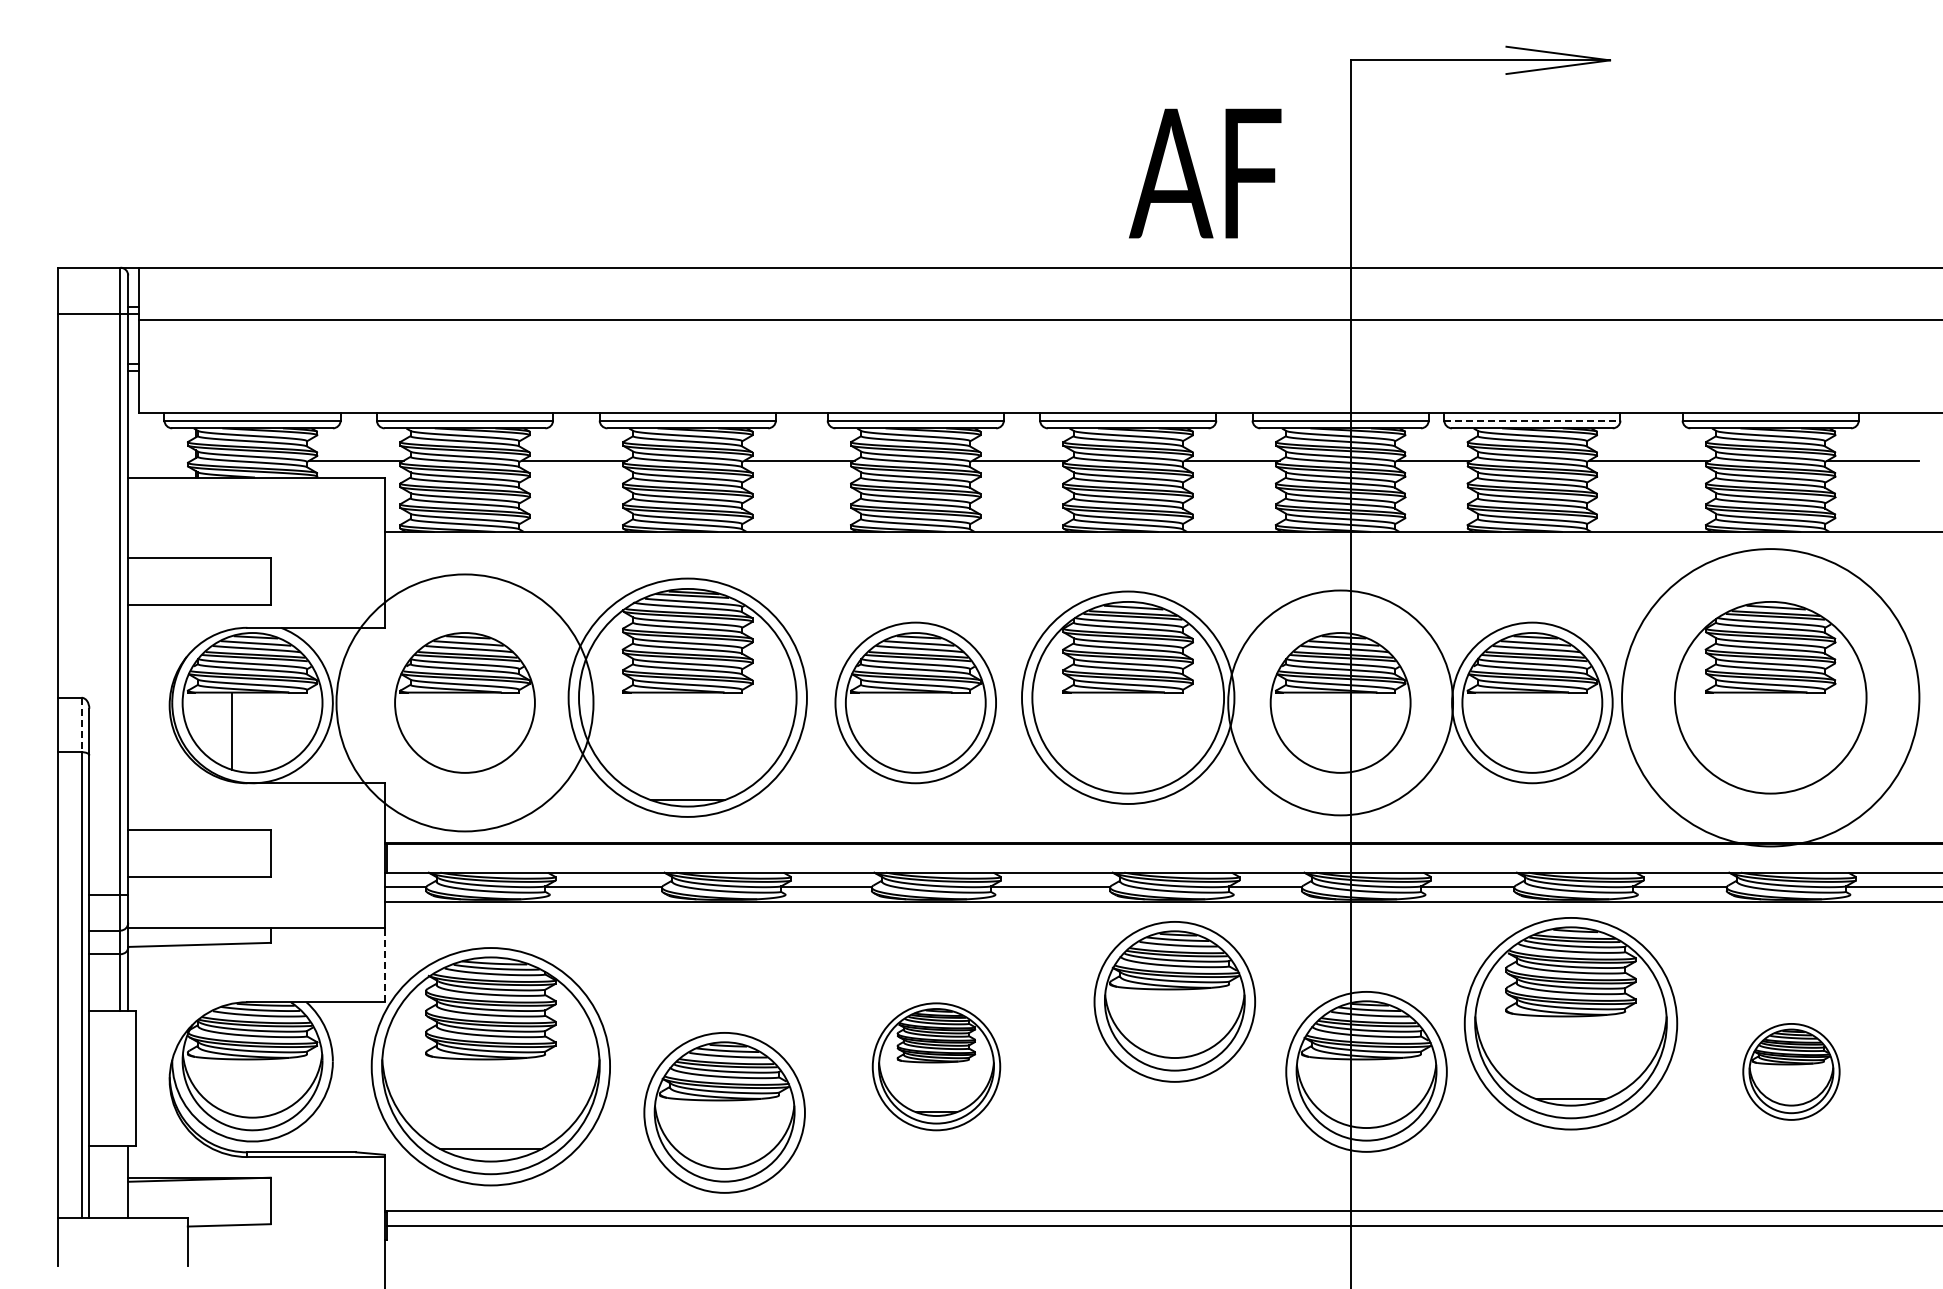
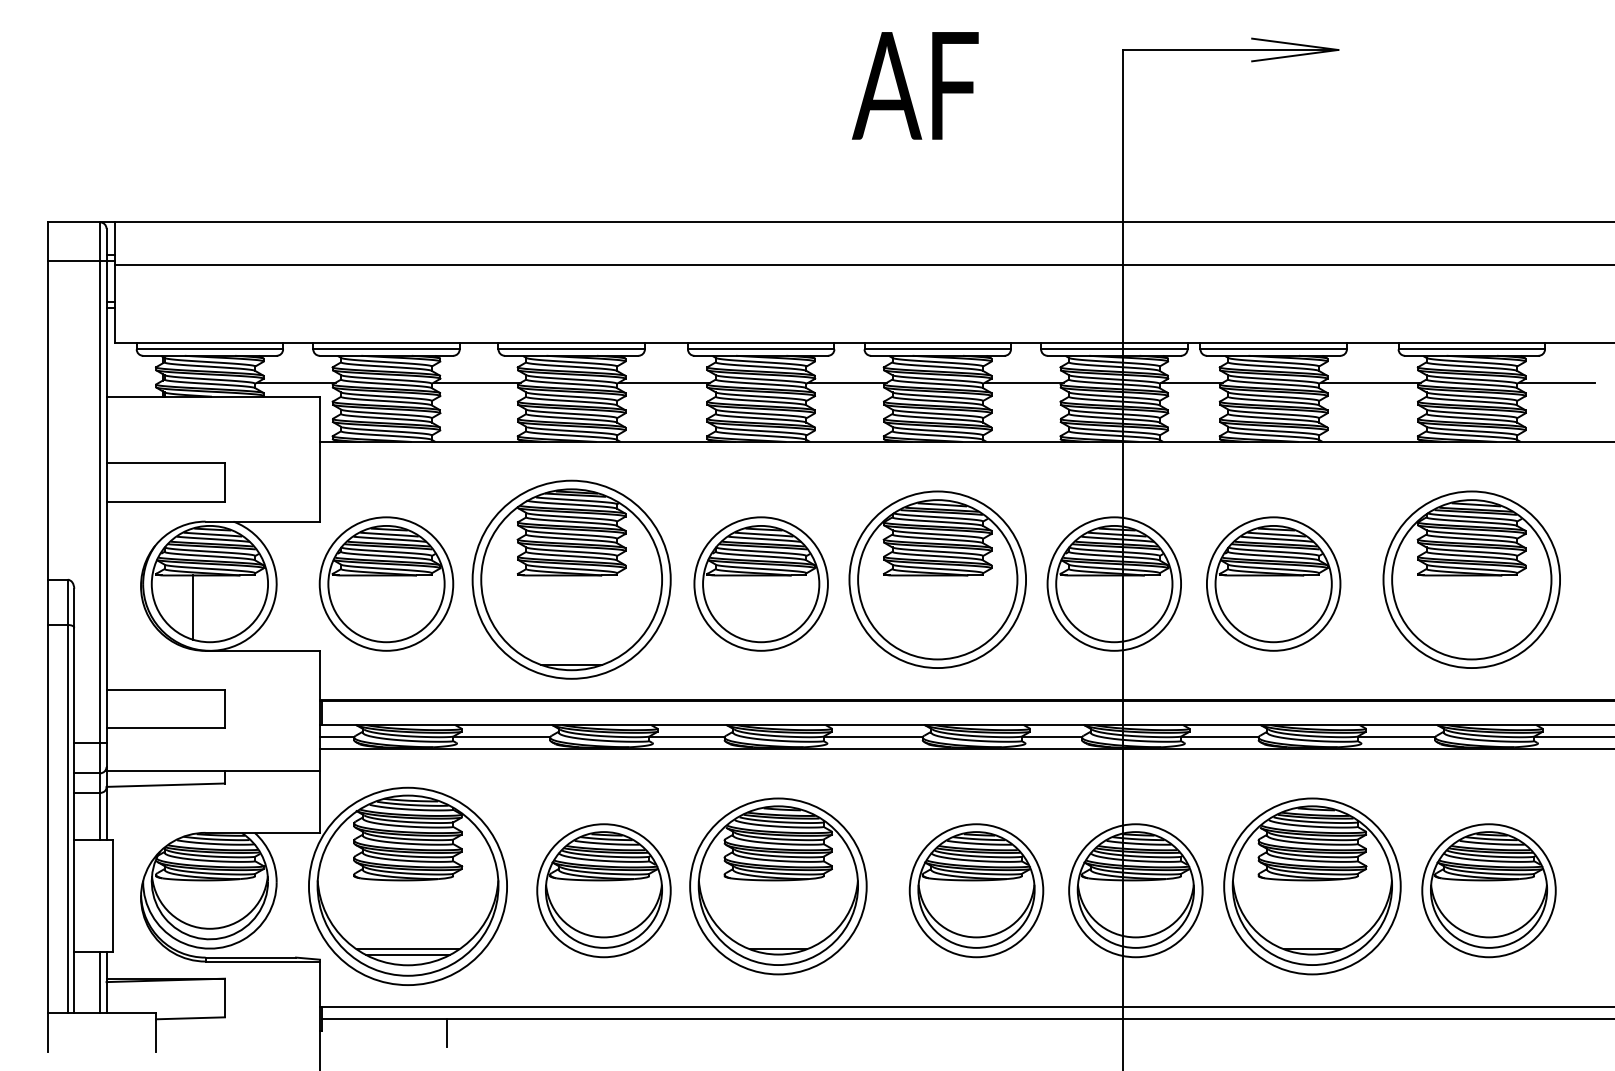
text: (1205, 173) -> (915, 85), moved
line: (1532, 420) -> (1273, 349), dashed -> solid
circle: (1770, 697) -> (1471, 579), size x0.71
circle: (464, 702) -> (386, 583), size x0.62
circle: (1340, 702) -> (1114, 583), size x0.71
line: (81, 725) -> (67, 602), dashed -> solid
line: (384, 965) -> (319, 802), dashed -> solid
part: (1174, 1001) -> (976, 890), moved
part: (1570, 1023) -> (1312, 886), moved
part: (936, 1066) -> (778, 886), size x1.67
part: (1791, 1071) -> (1489, 890), size x1.67
part: (724, 1112) -> (603, 890), moved
line: (490, 1142) -> (407, 949), added
line: (120, 1181) -> (100, 981), added
line: (537, 1242) -> (446, 1032), added

